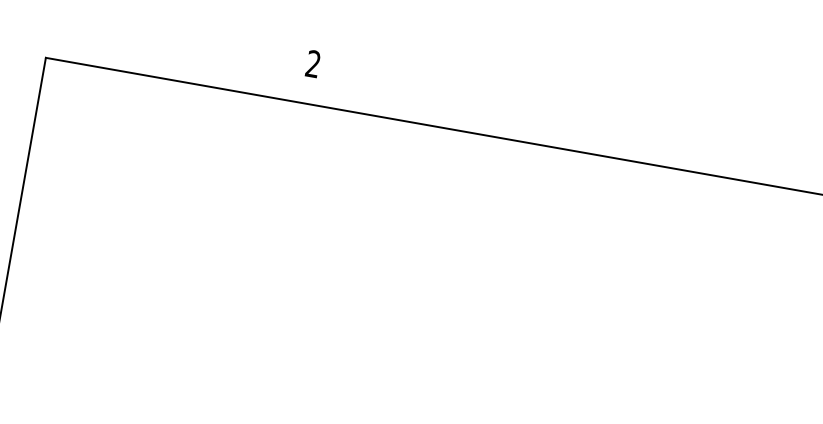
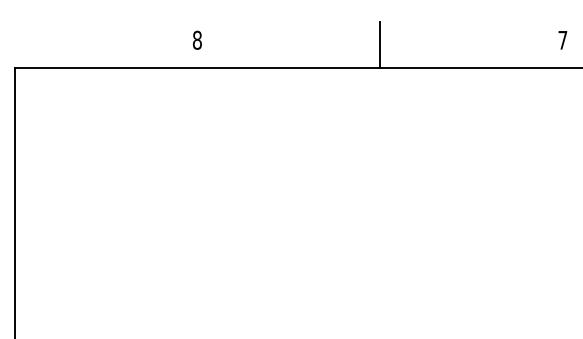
text: (312, 62) -> (196, 39), 2 -> 8
line: (573, 116) -> (380, 44), added

